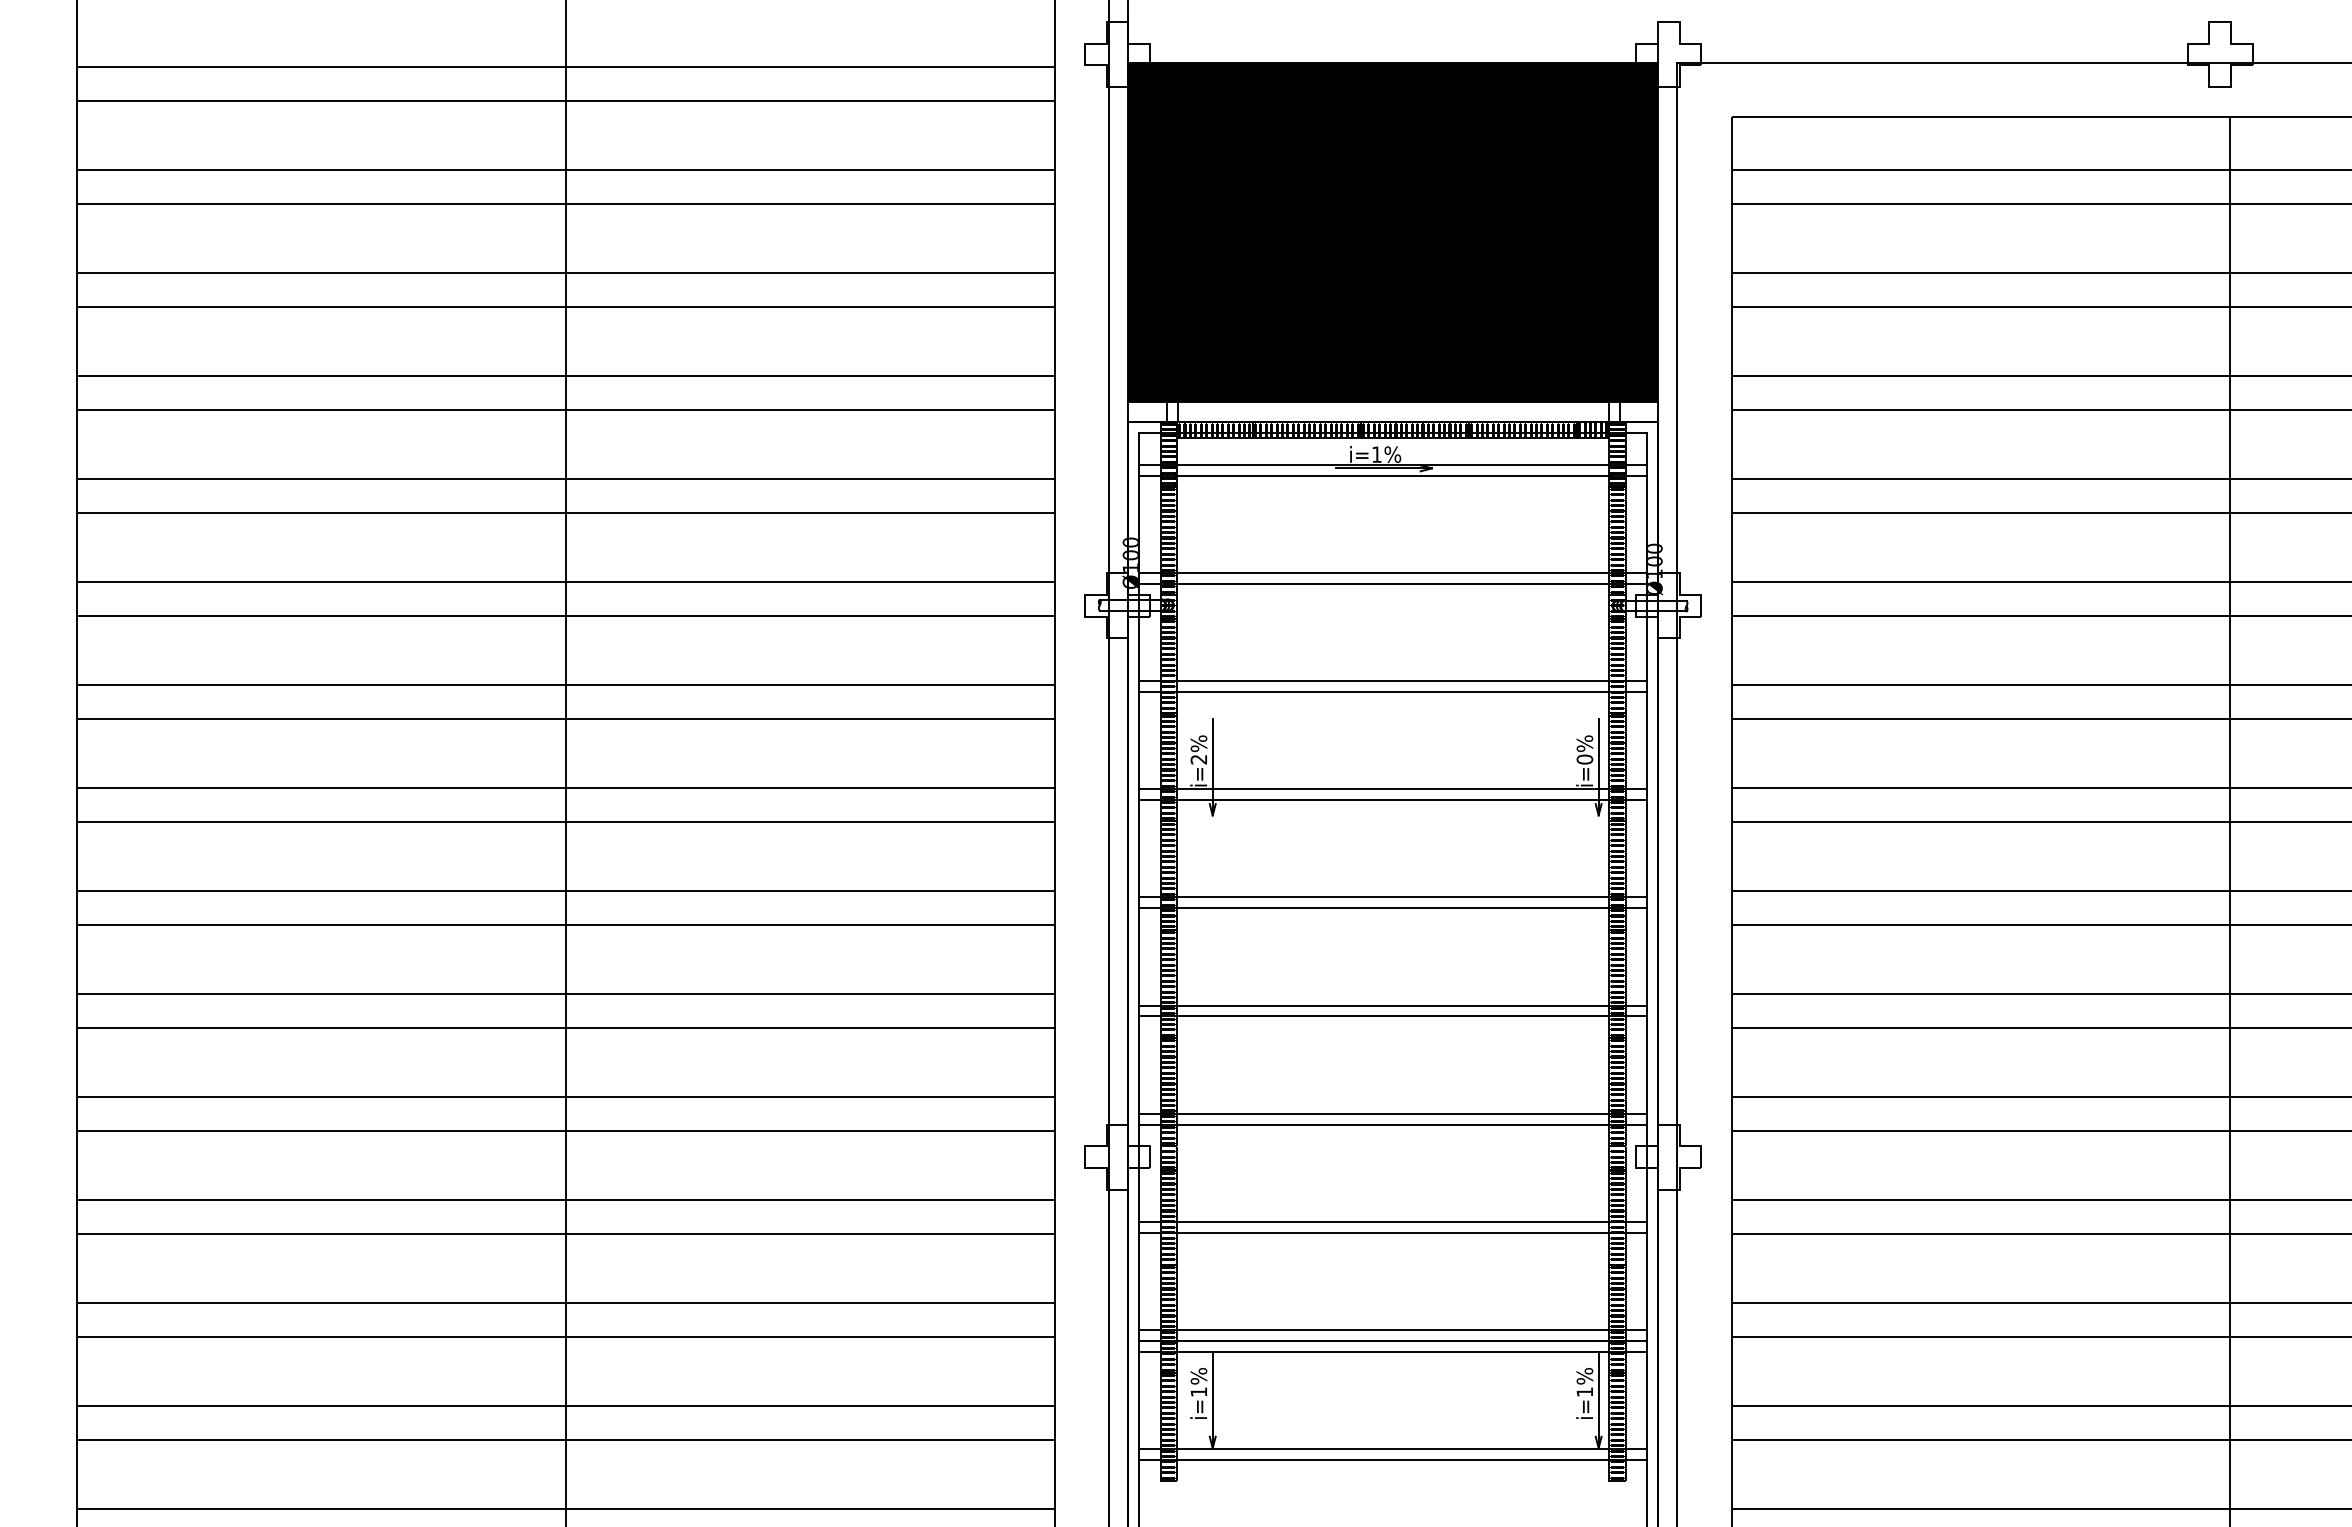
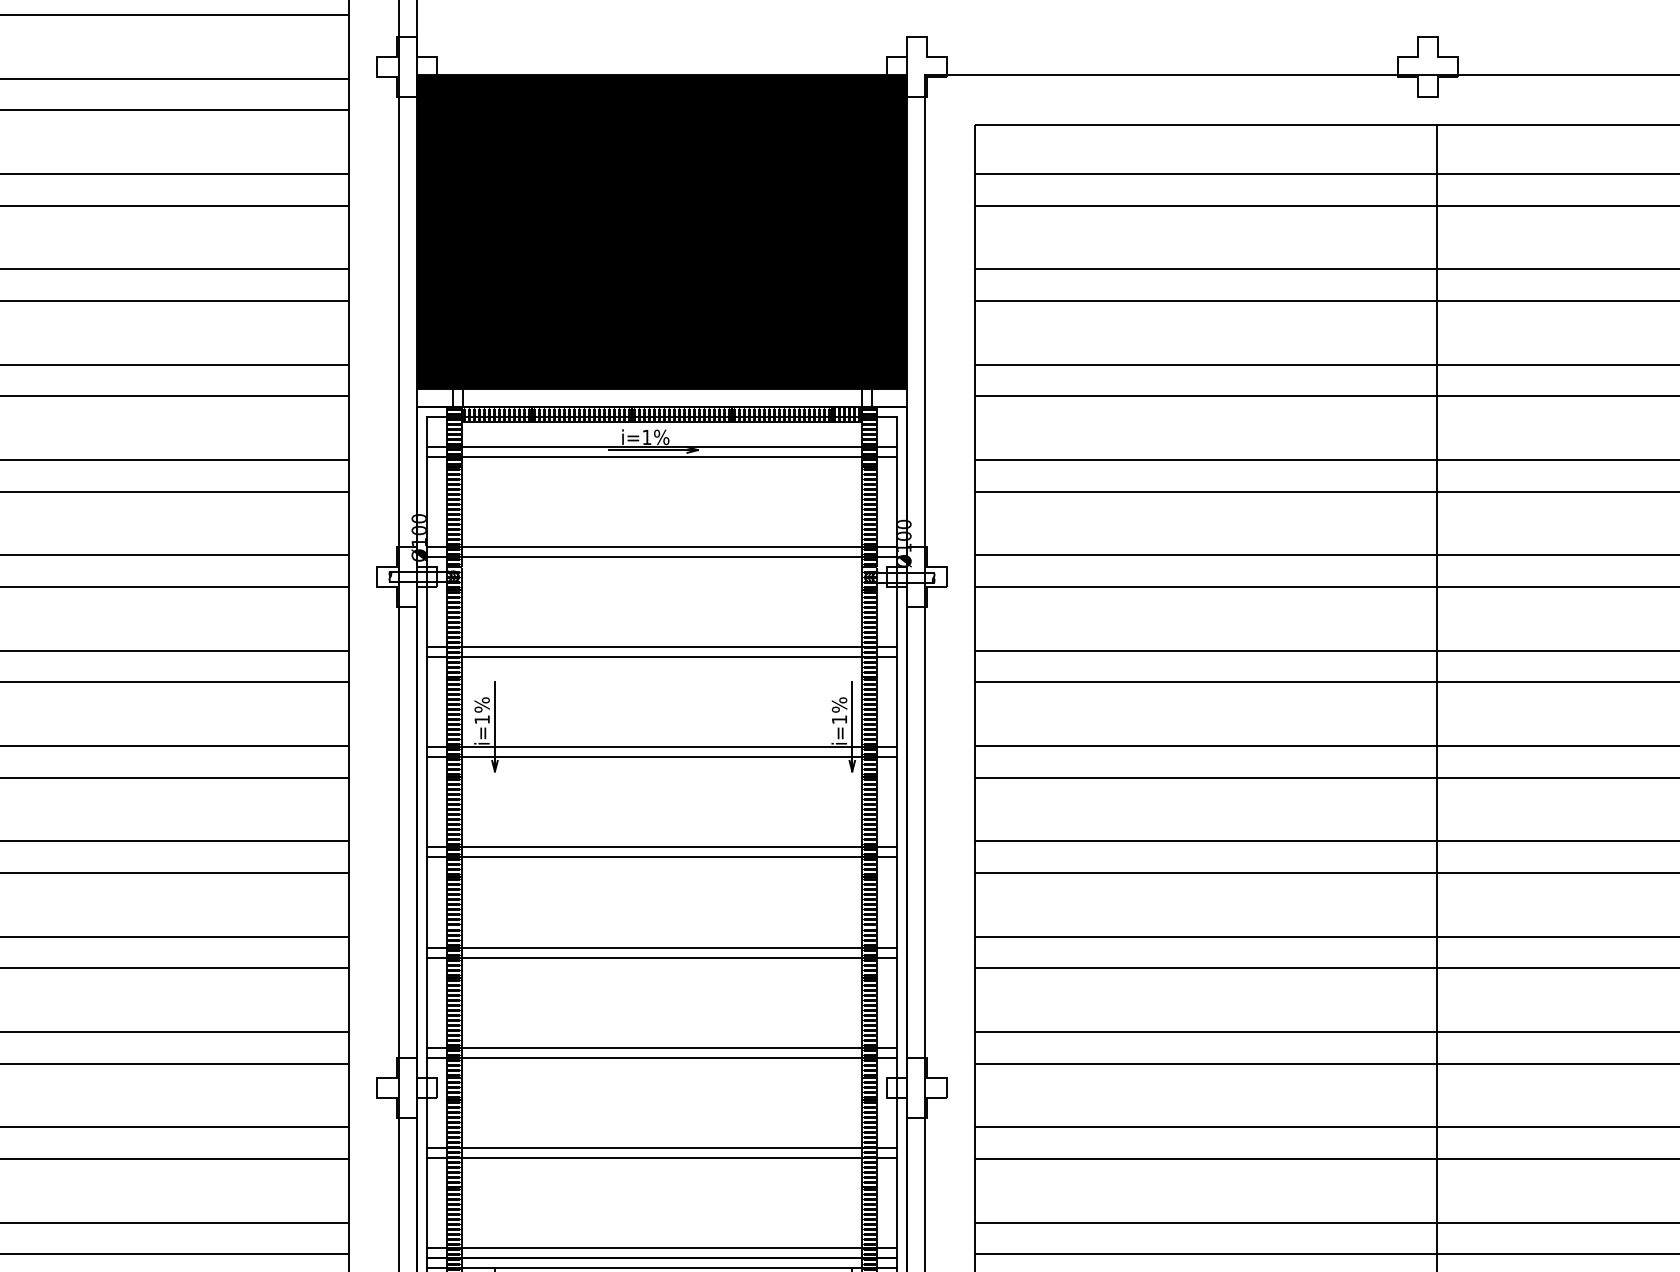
text: (1198, 759) -> (481, 719), i=2%%% -> i=1%%%
text: (1584, 759) -> (839, 719), i=0%%% -> i=1%%%

